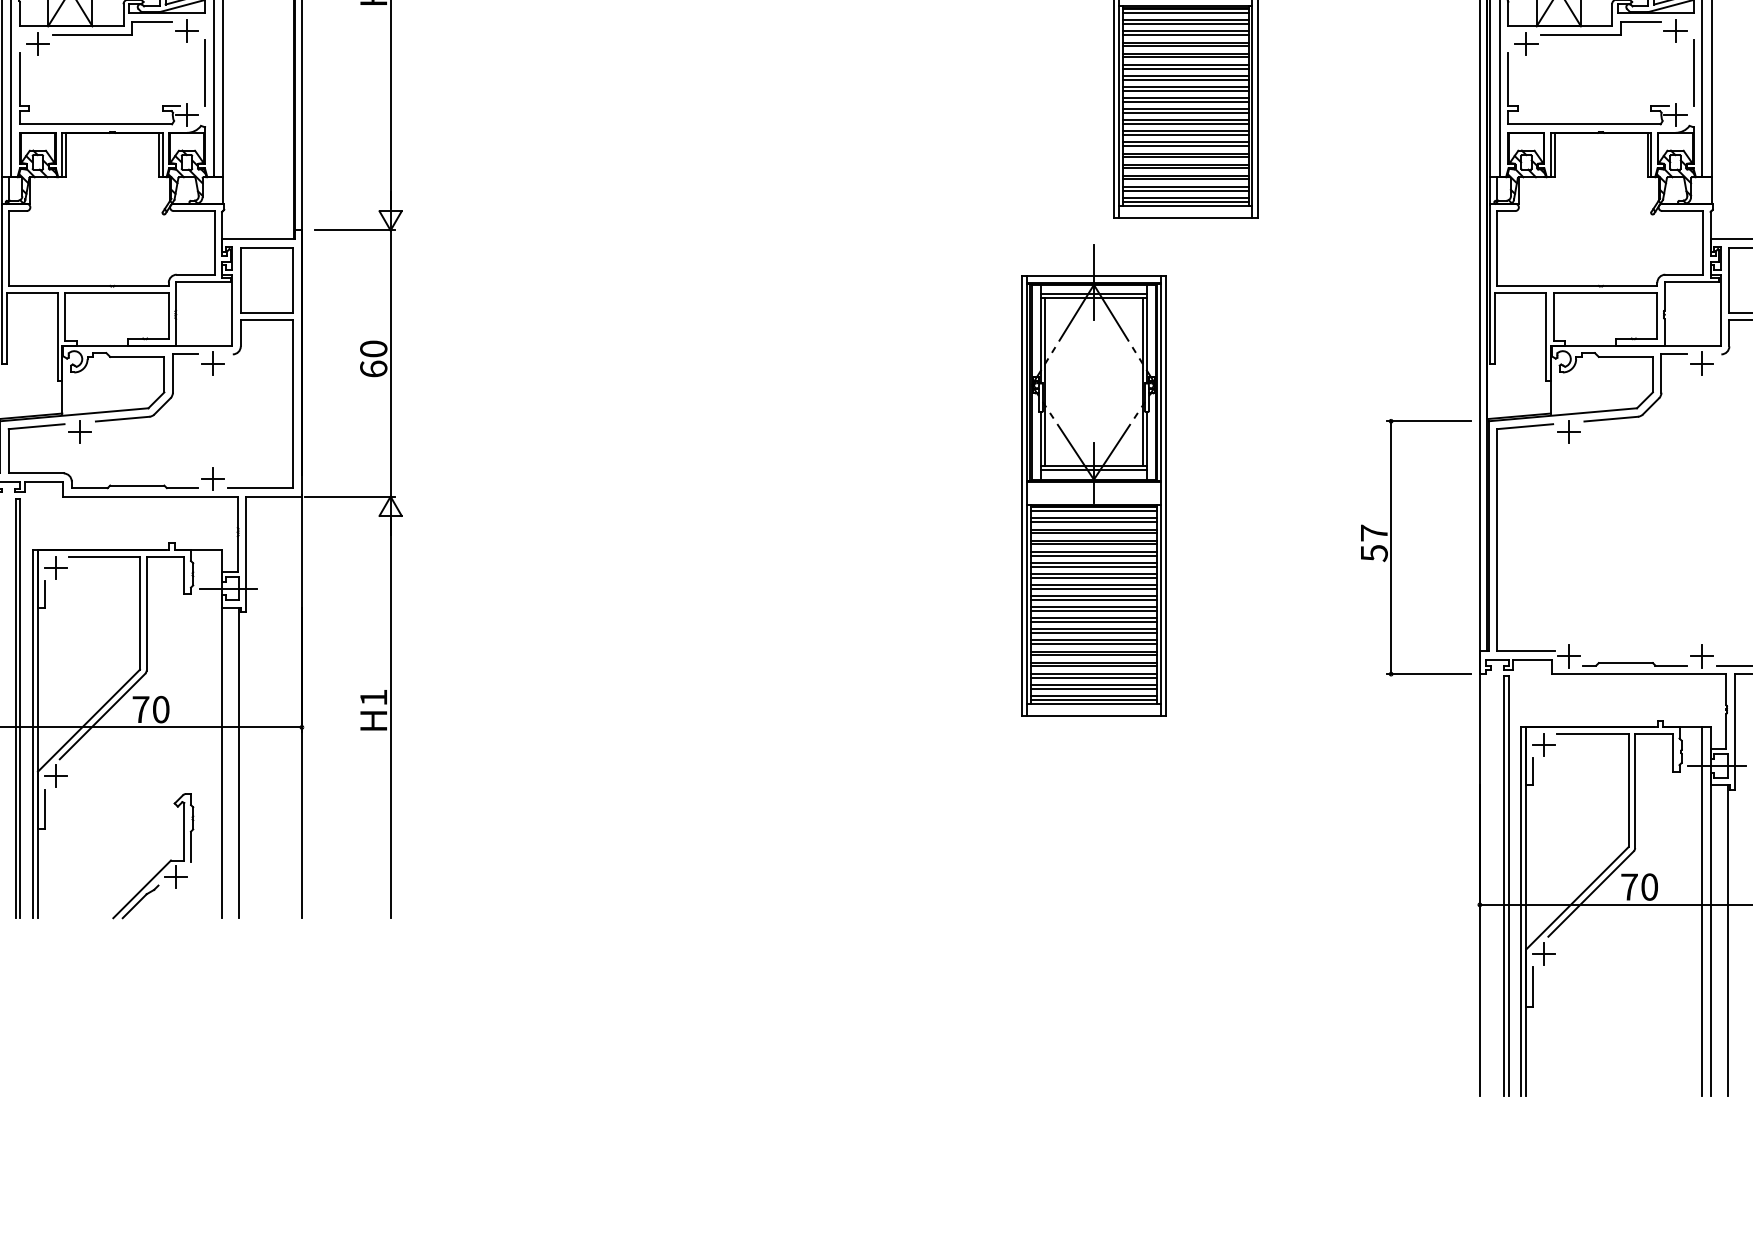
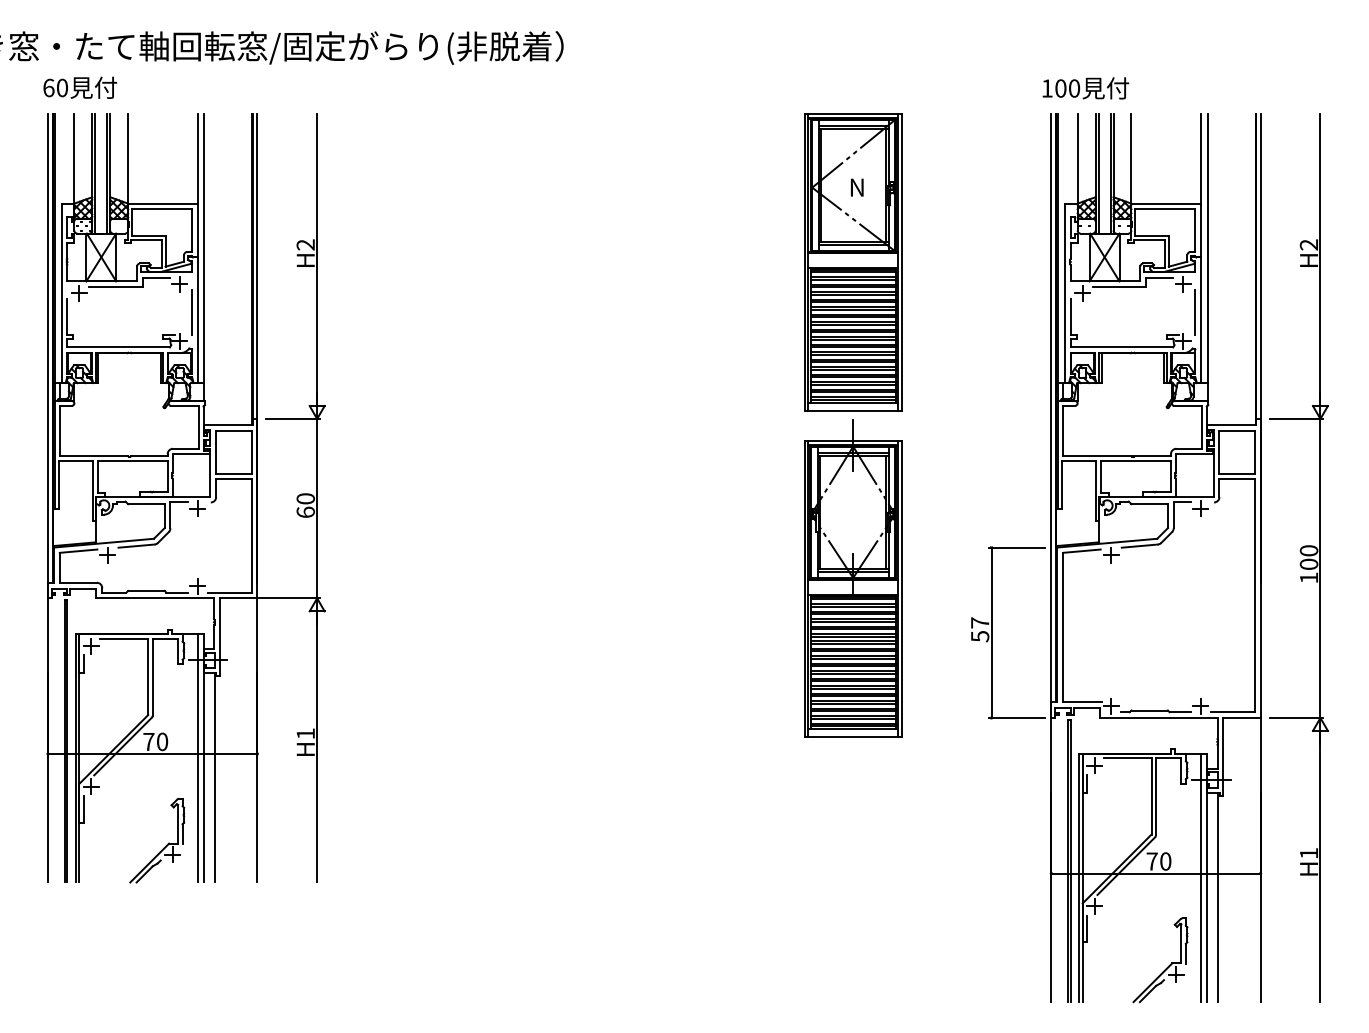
part: (1094, 480) -> (853, 578), moved
line: (213, 734) -> (197, 758), added
part: (1652, 1042) -> (1167, 966), added

